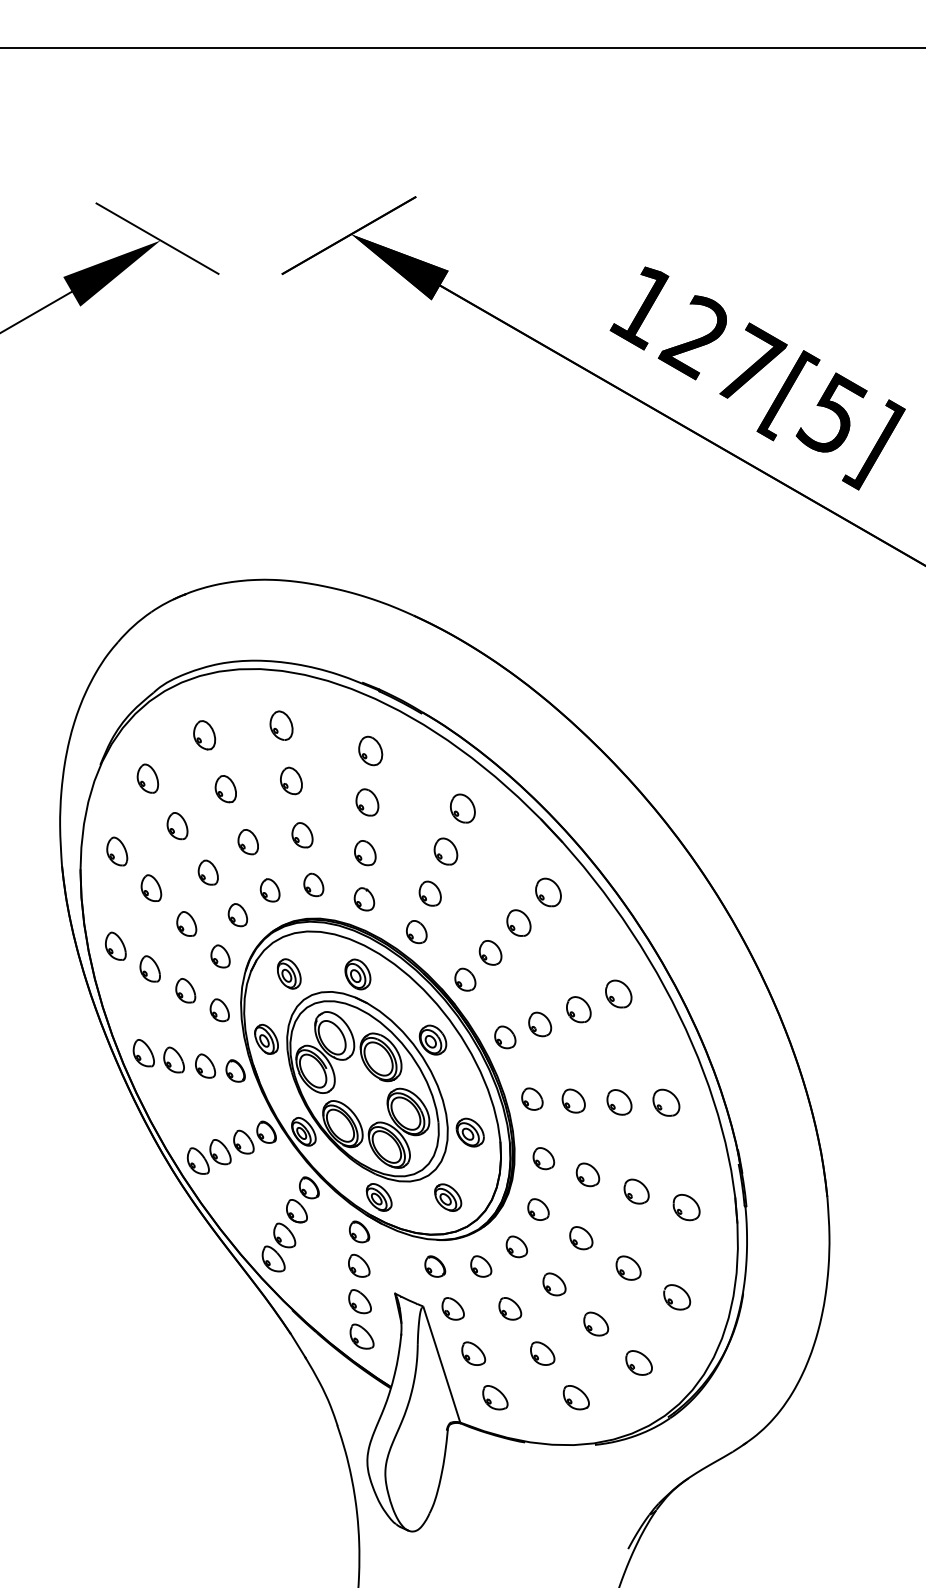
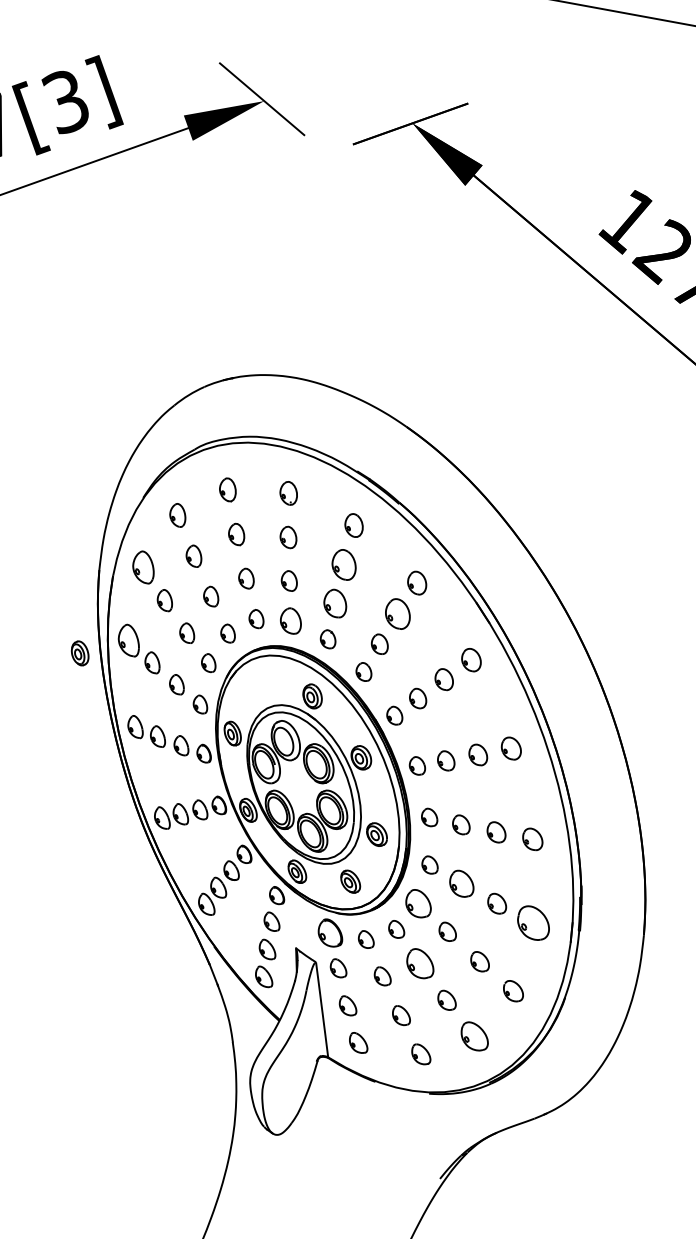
part: (367, 802) -> (344, 564), size x1.4
part: (117, 851) -> (144, 567), size x1.4
part: (445, 851) -> (397, 613), size x1.4
part: (365, 853) -> (335, 603), size x1.4
part: (313, 884) -> (291, 620), size x1.4
part: (115, 945) -> (129, 639), size x1.4
part: (289, 973) -> (80, 653), moved
part: (587, 1174) -> (461, 883), size x1.4
part: (686, 1207) -> (533, 923), size x1.6
part: (538, 1209) -> (418, 903), size x1.6
part: (435, 1266) -> (331, 933), size x1.6
part: (554, 1284) -> (420, 963), size x1.6
part: (638, 1362) -> (474, 1036), size x1.4

